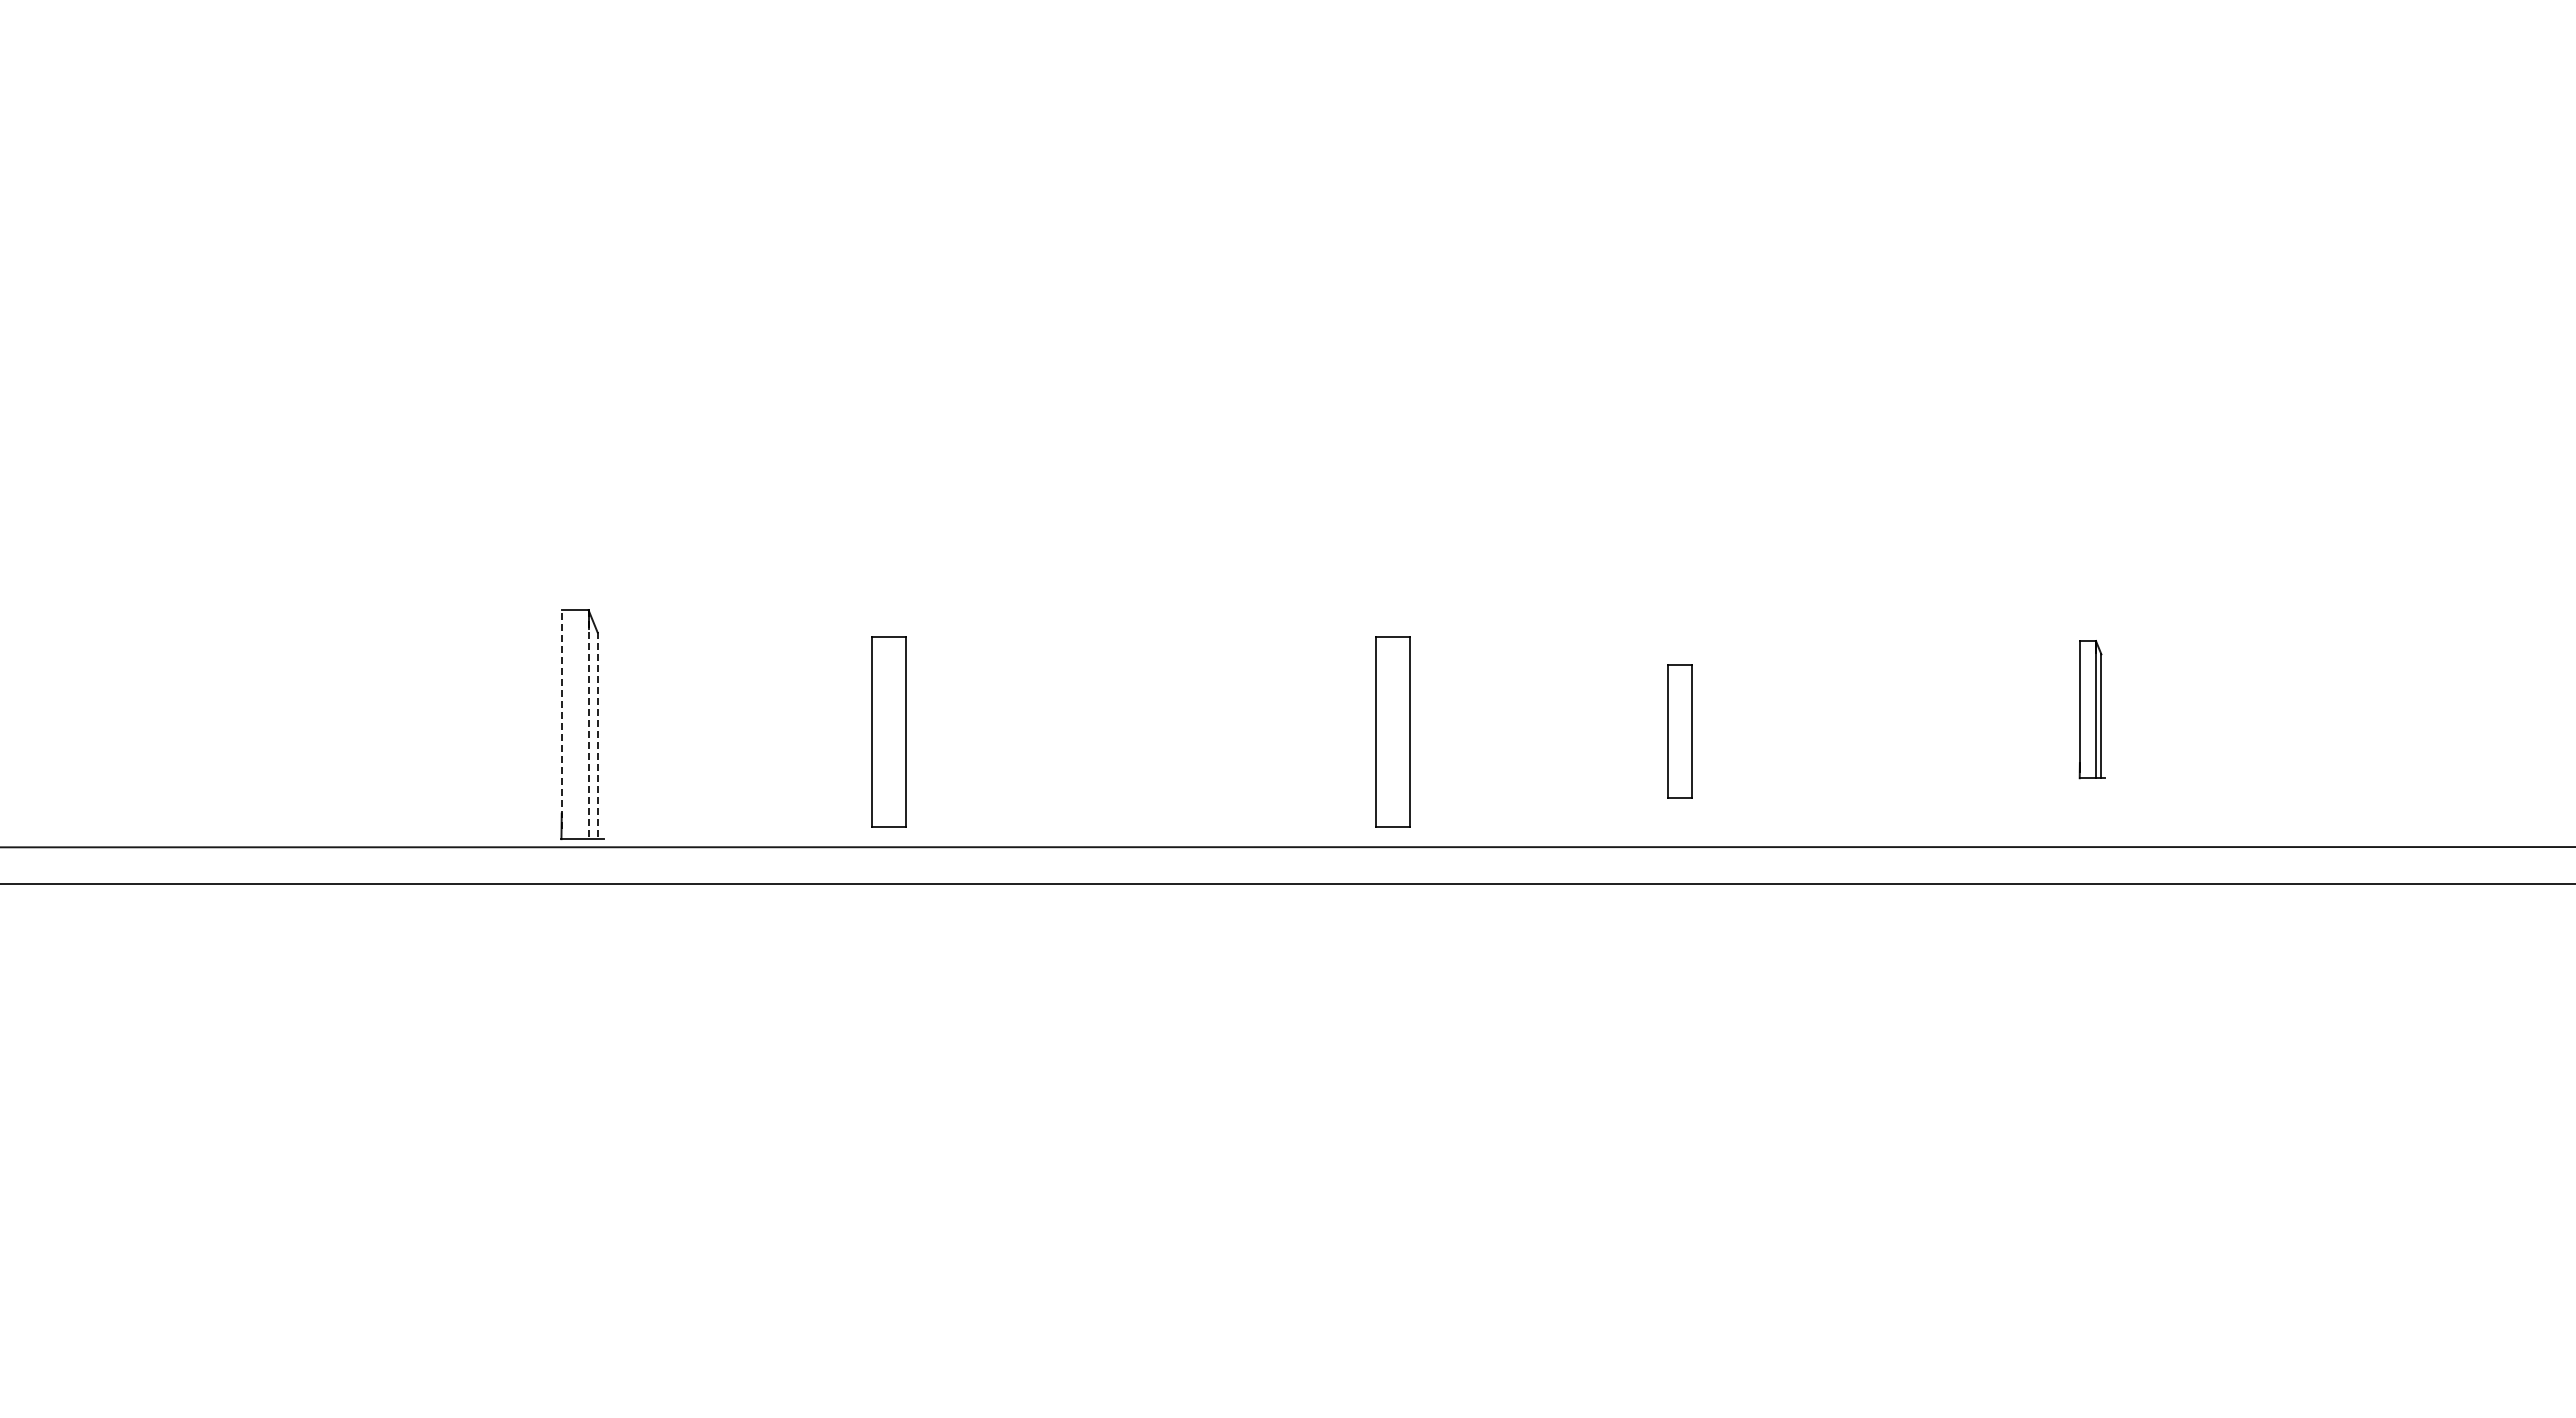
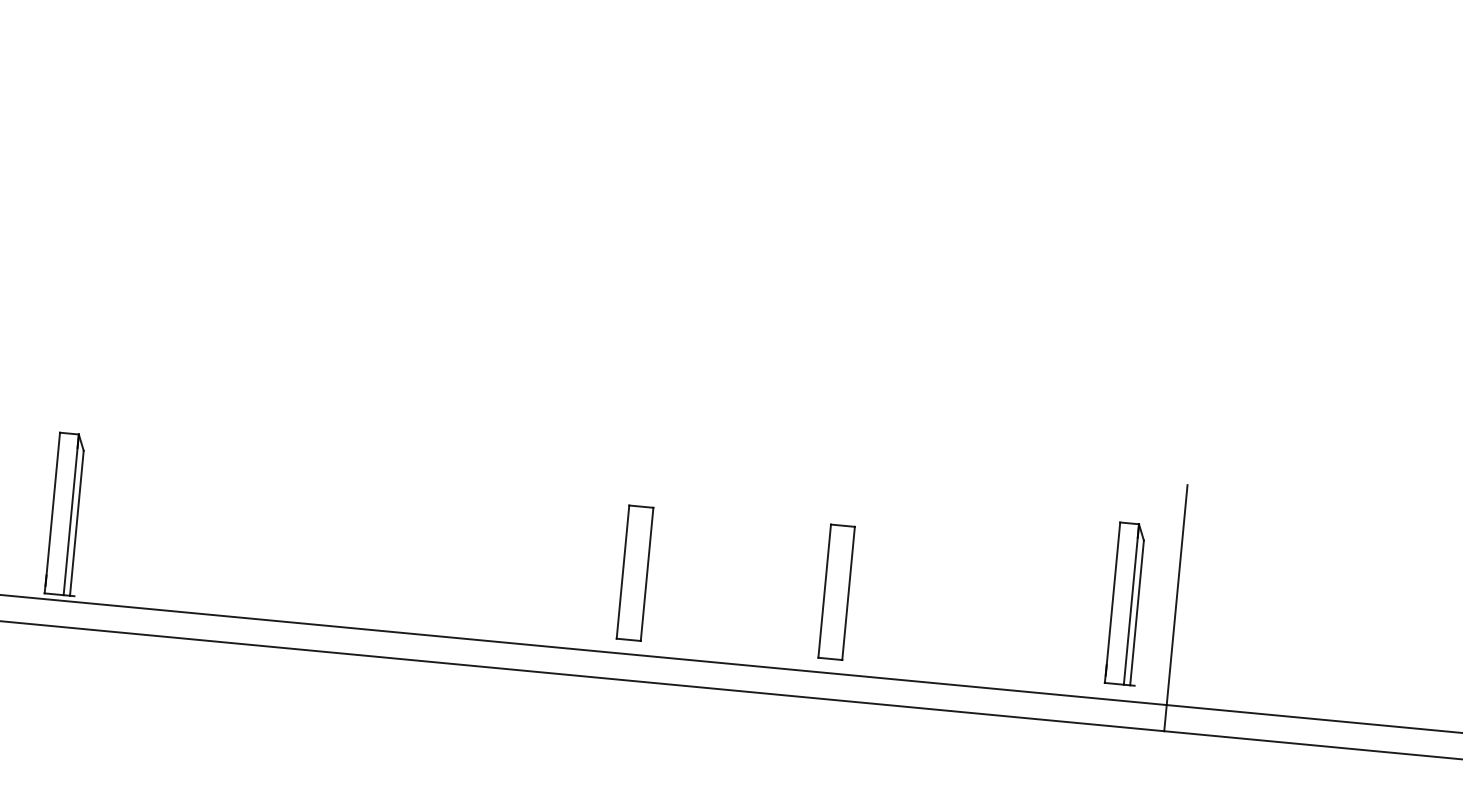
line: (2161, 708) -> (1175, 607), added
part: (2092, 709) -> (1127, 603), size x1.67
line: (561, 718) -> (52, 508), dashed -> solid
line: (588, 724) -> (71, 514), dashed -> solid
part: (888, 731) -> (281, 539), removed
part: (1679, 731) -> (836, 591), size x1.43
line: (597, 736) -> (76, 523), dashed -> solid

